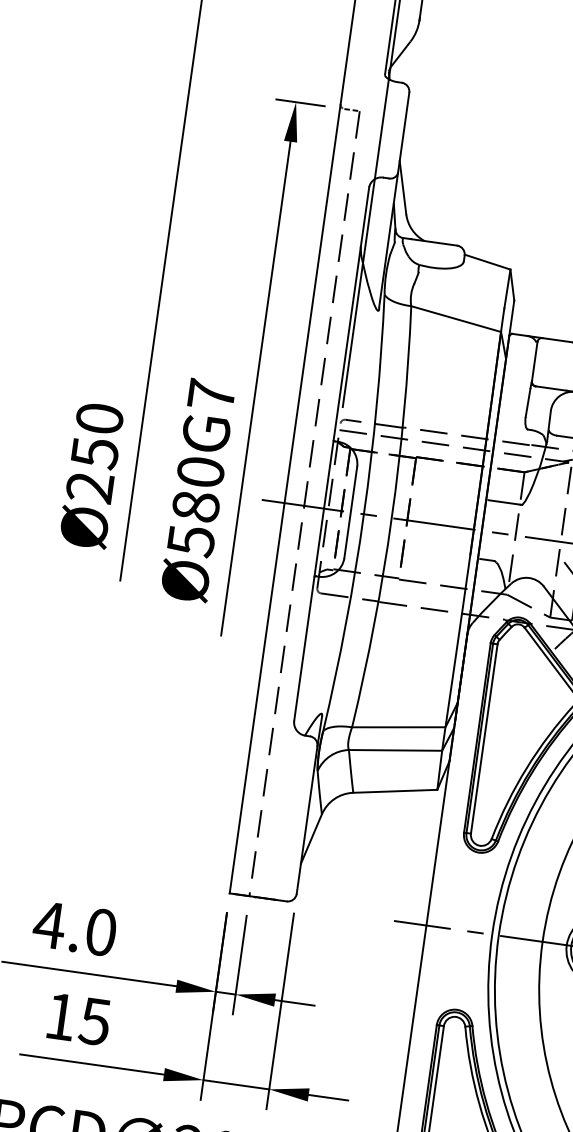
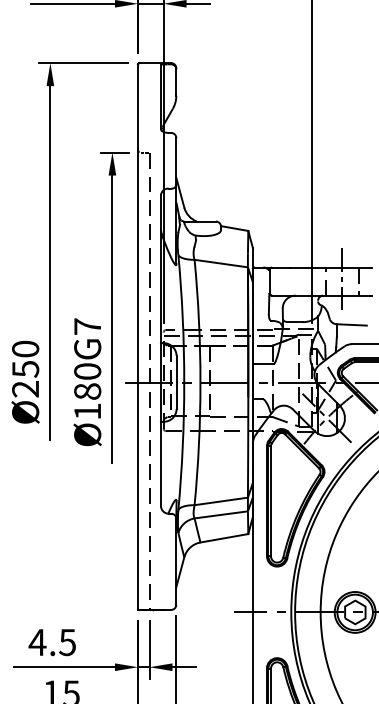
text: (190, 540) -> (87, 411), Ø580G7 -> Ø180G7
text: (100, 932) -> (67, 642), 4.0 -> 4.5

